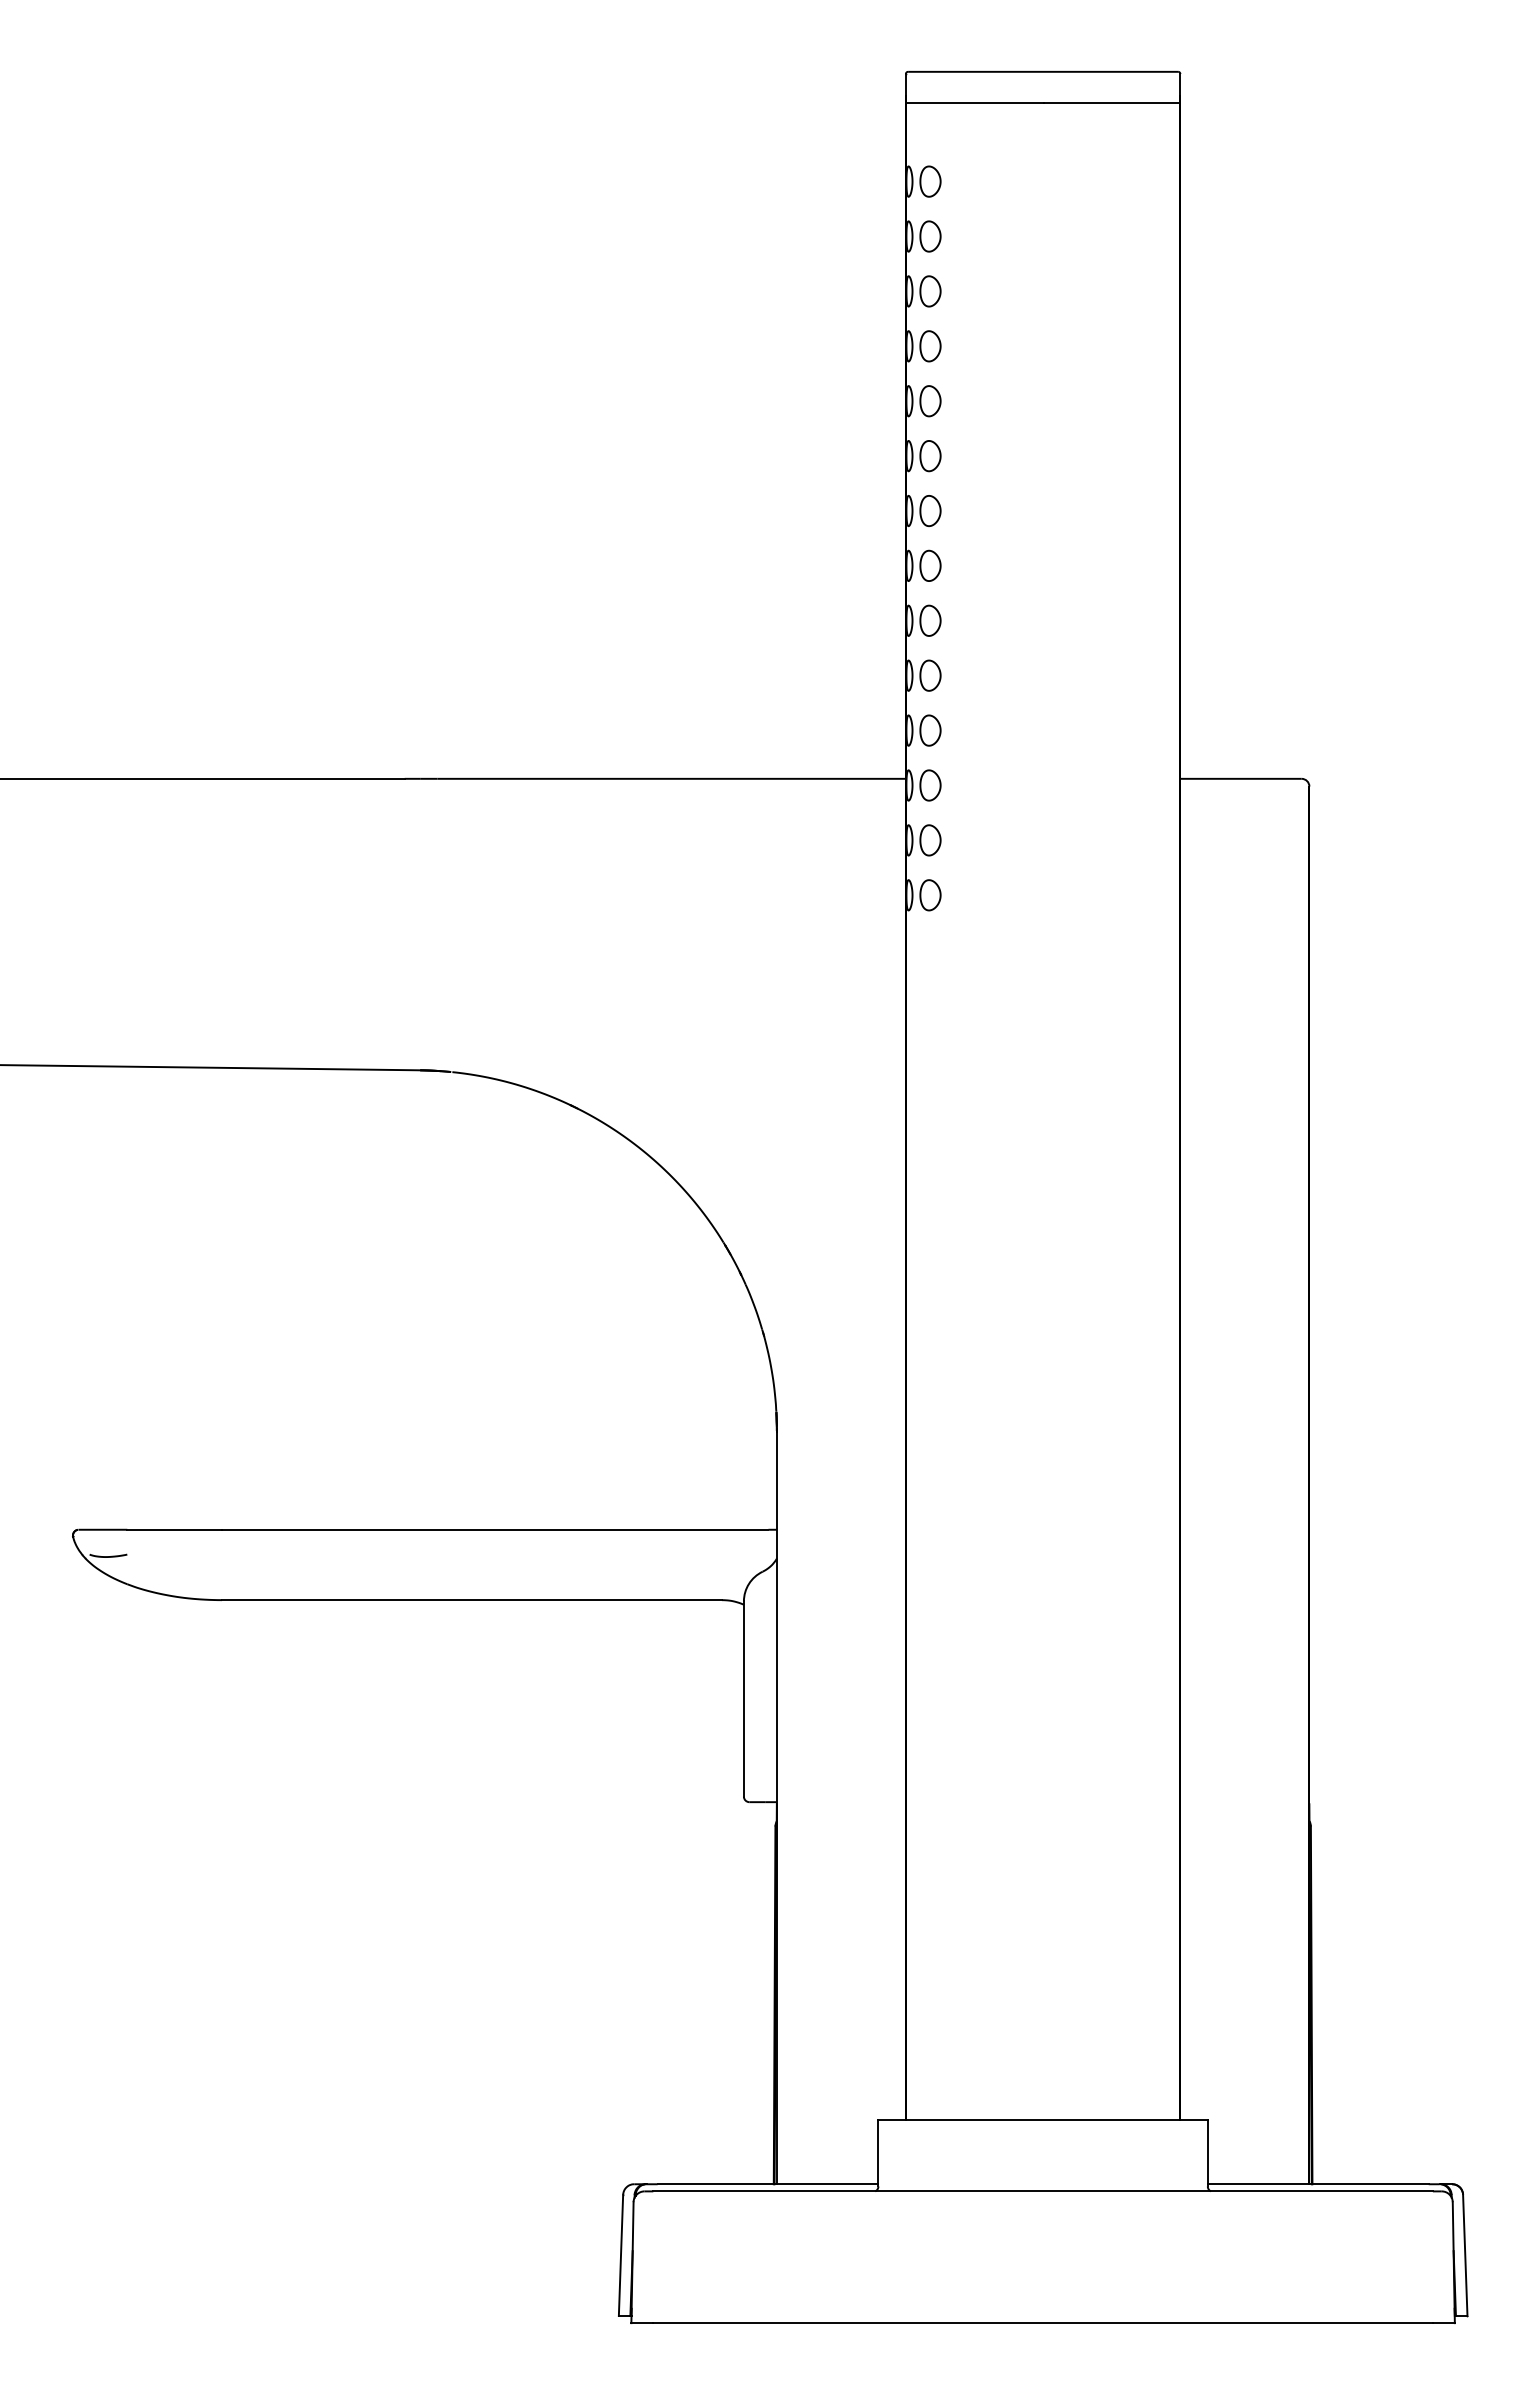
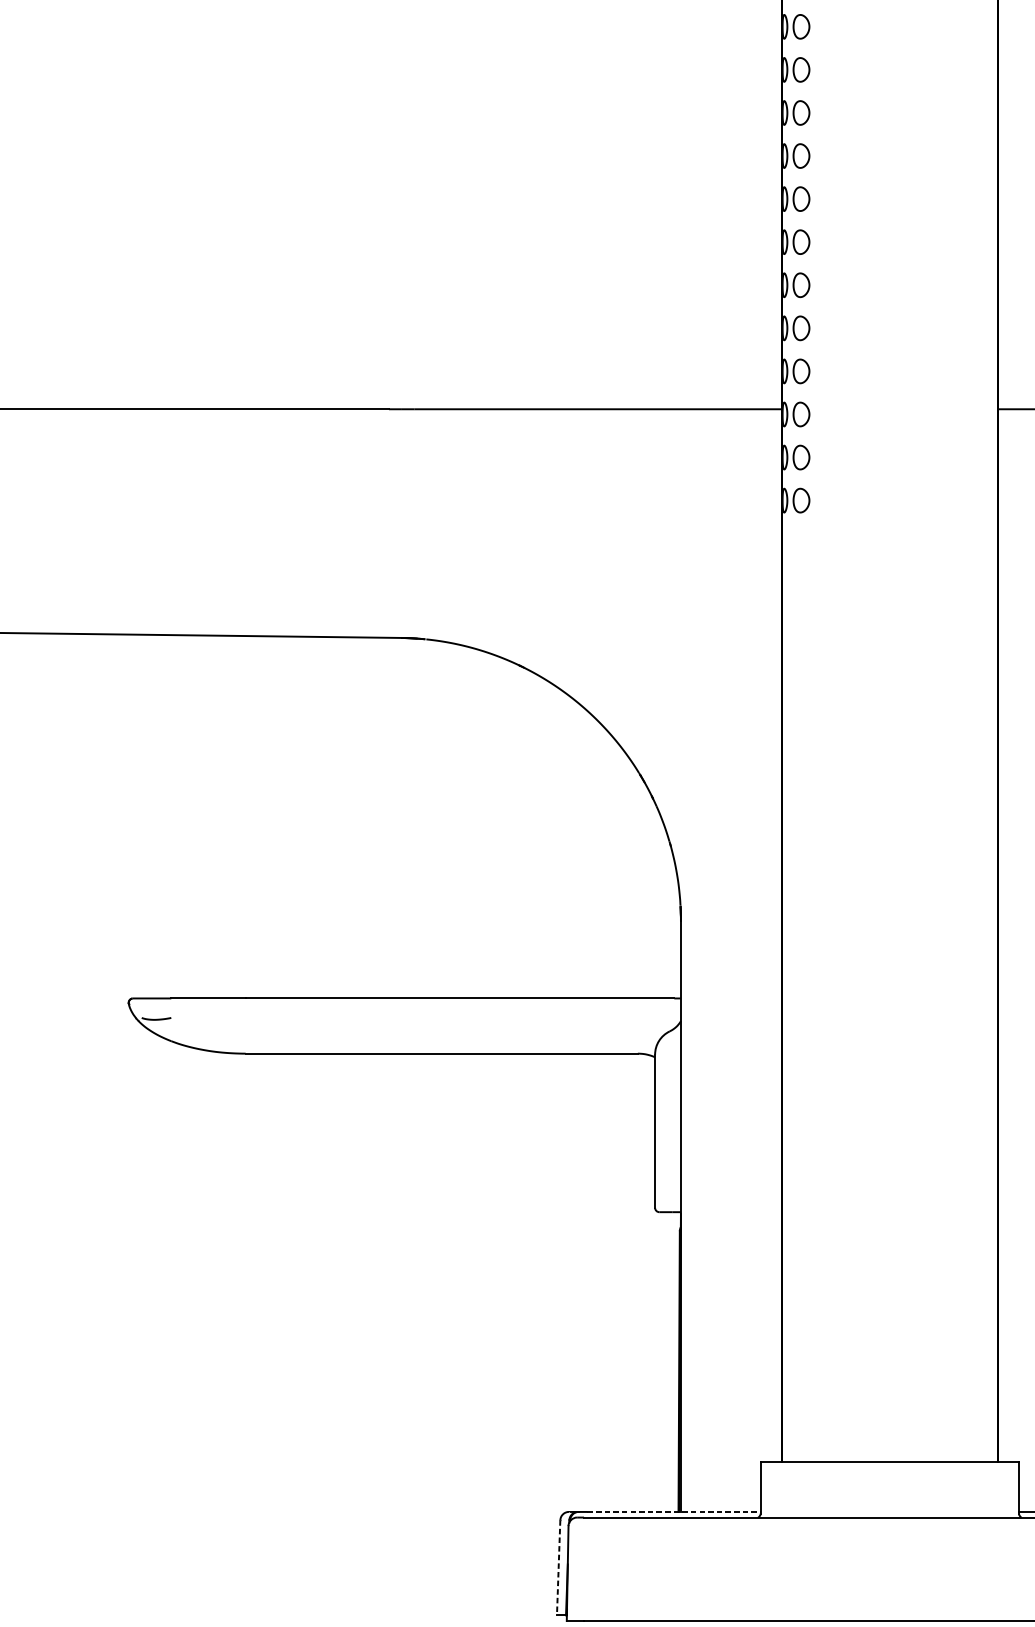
line: (768, 2184) -> (674, 1512), solid -> dashed
line: (621, 2255) -> (559, 1567), solid -> dashed

